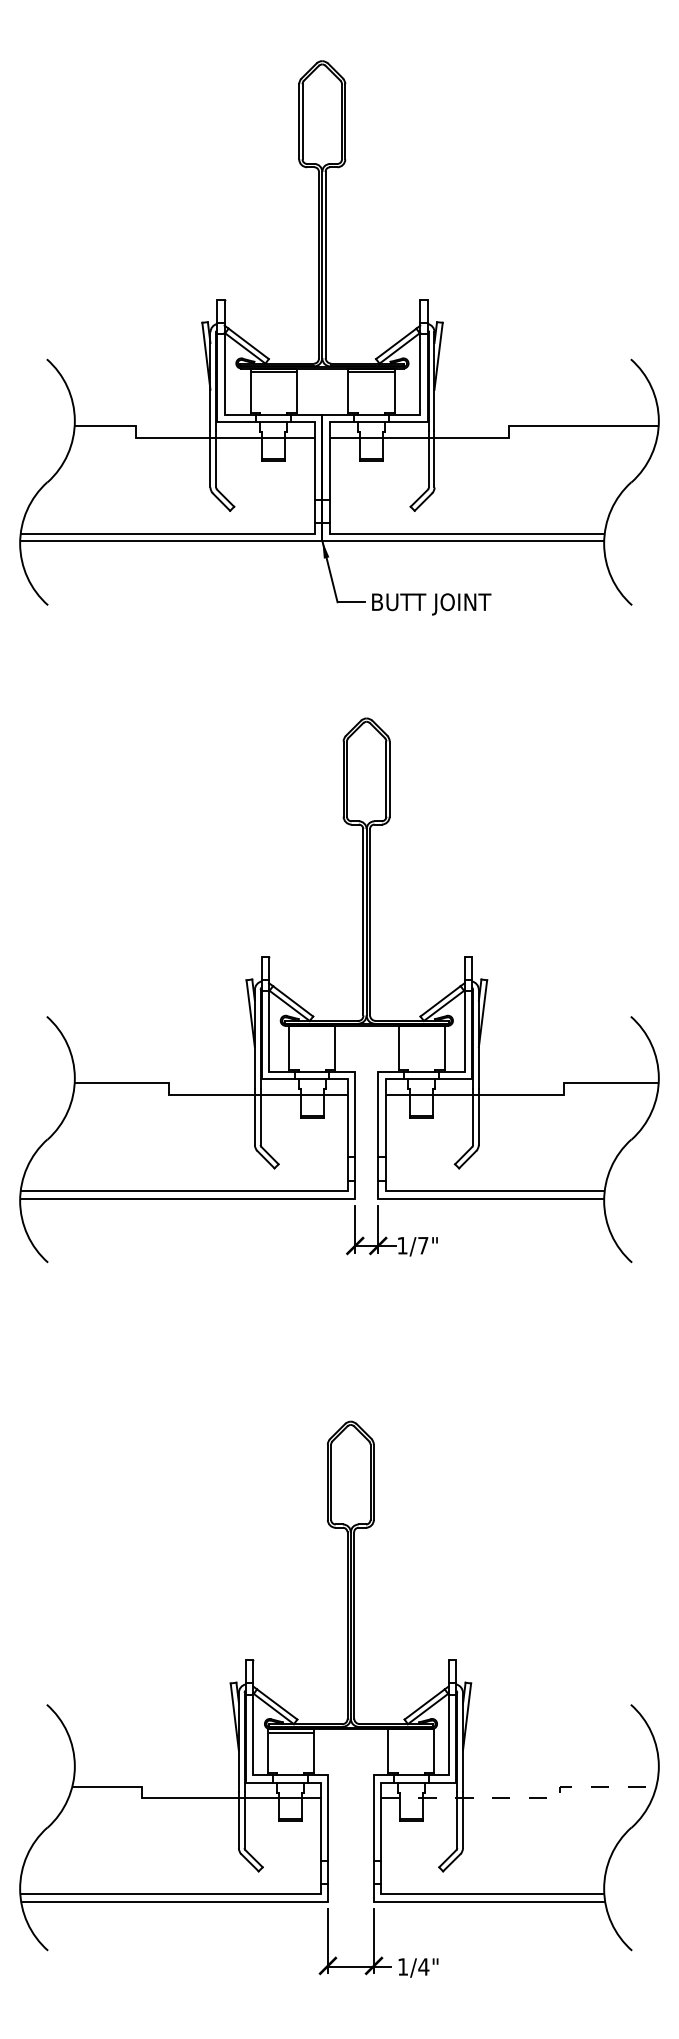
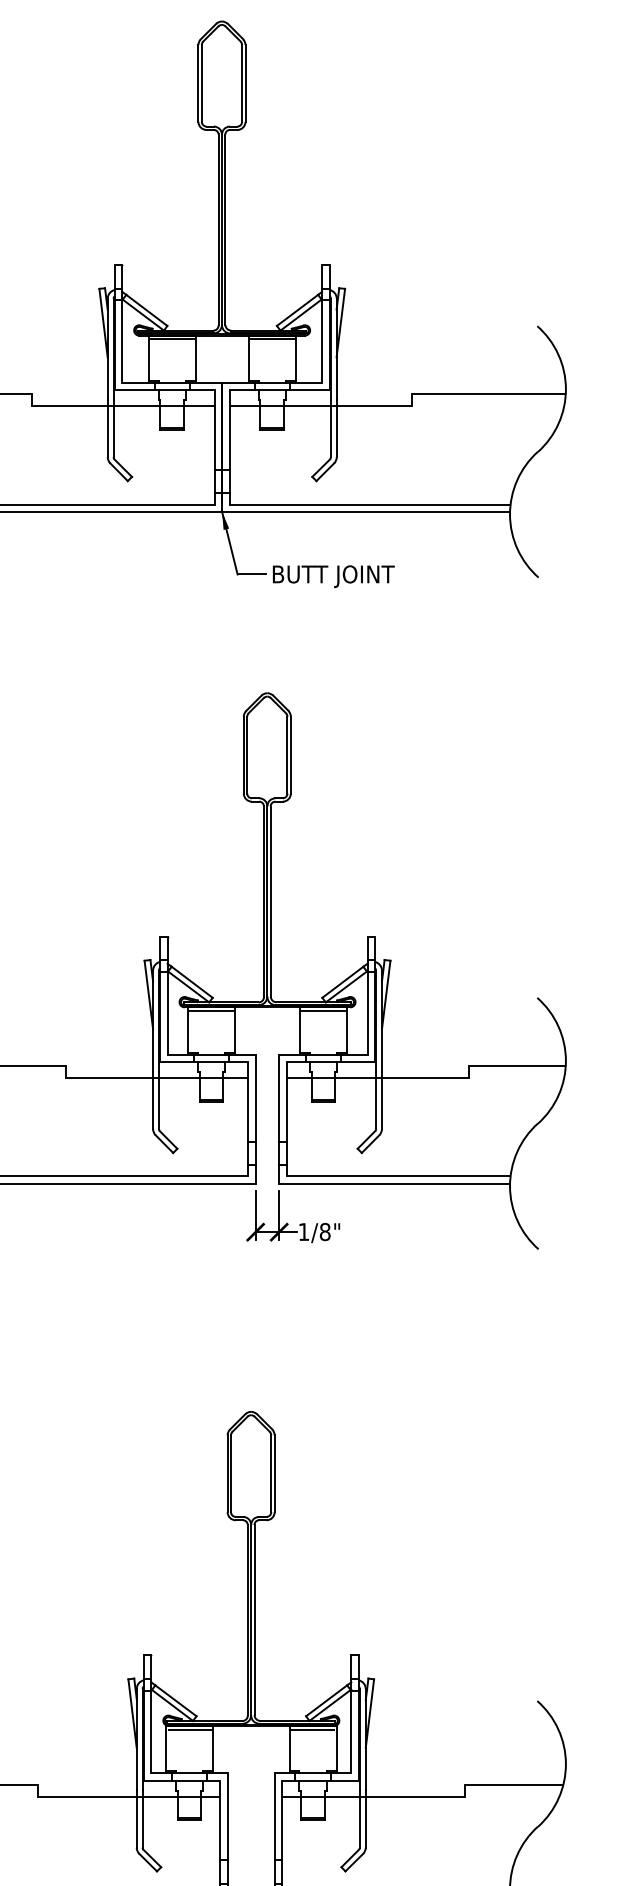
line: (312, 1029) -> (211, 1011), added
line: (421, 1029) -> (323, 1011), added
text: (423, 1245) -> (325, 1231), 1/7" -> 1/8"
line: (410, 1732) -> (312, 1729), added
line: (526, 1798) -> (430, 1796), dashed -> solid

